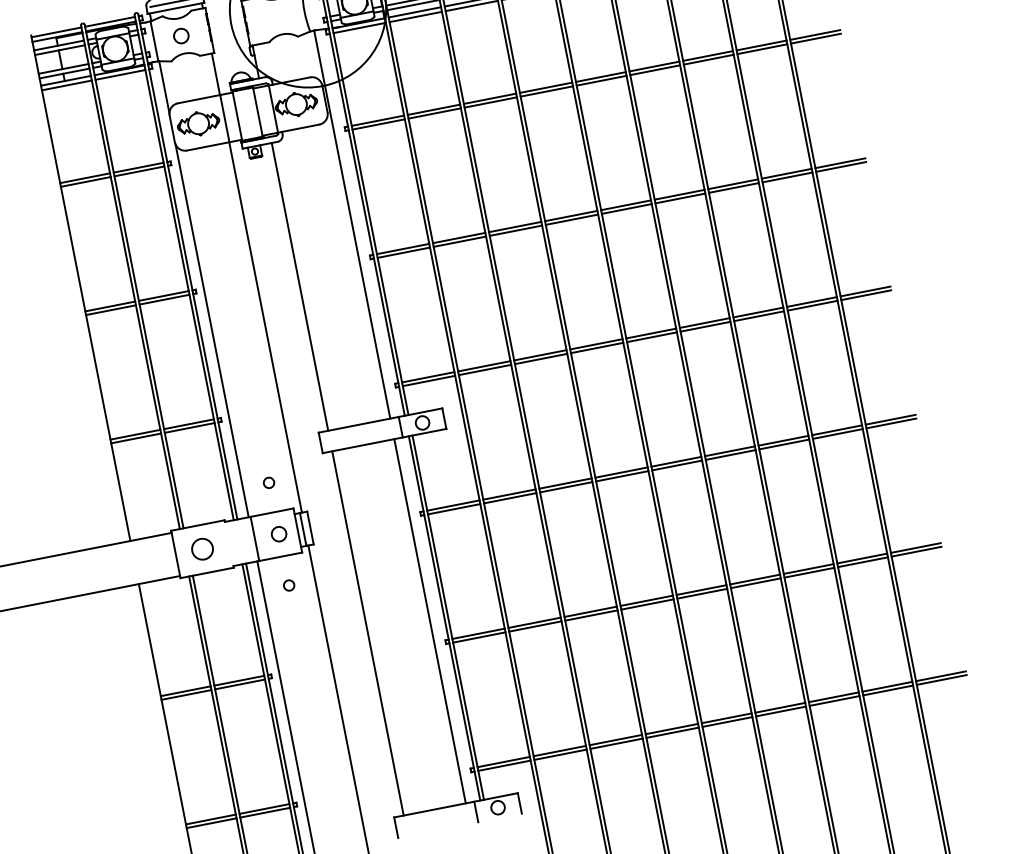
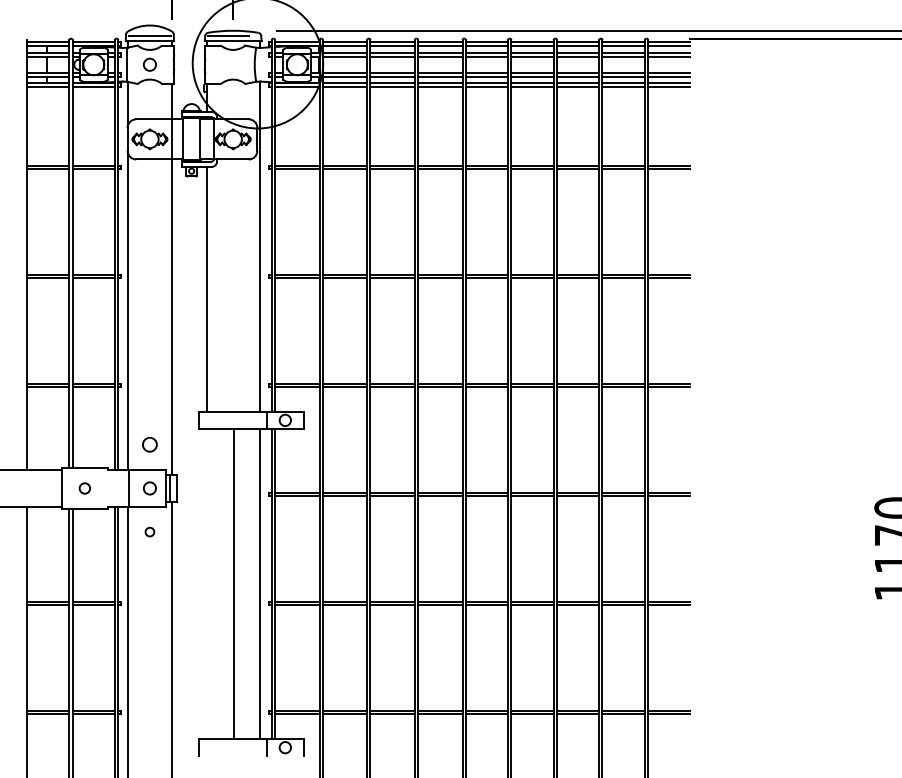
circle: (268, 482) -> (149, 444), size x1.6
circle: (202, 549) -> (84, 488), size x0.6
line: (367, 632) -> (233, 583), moved

